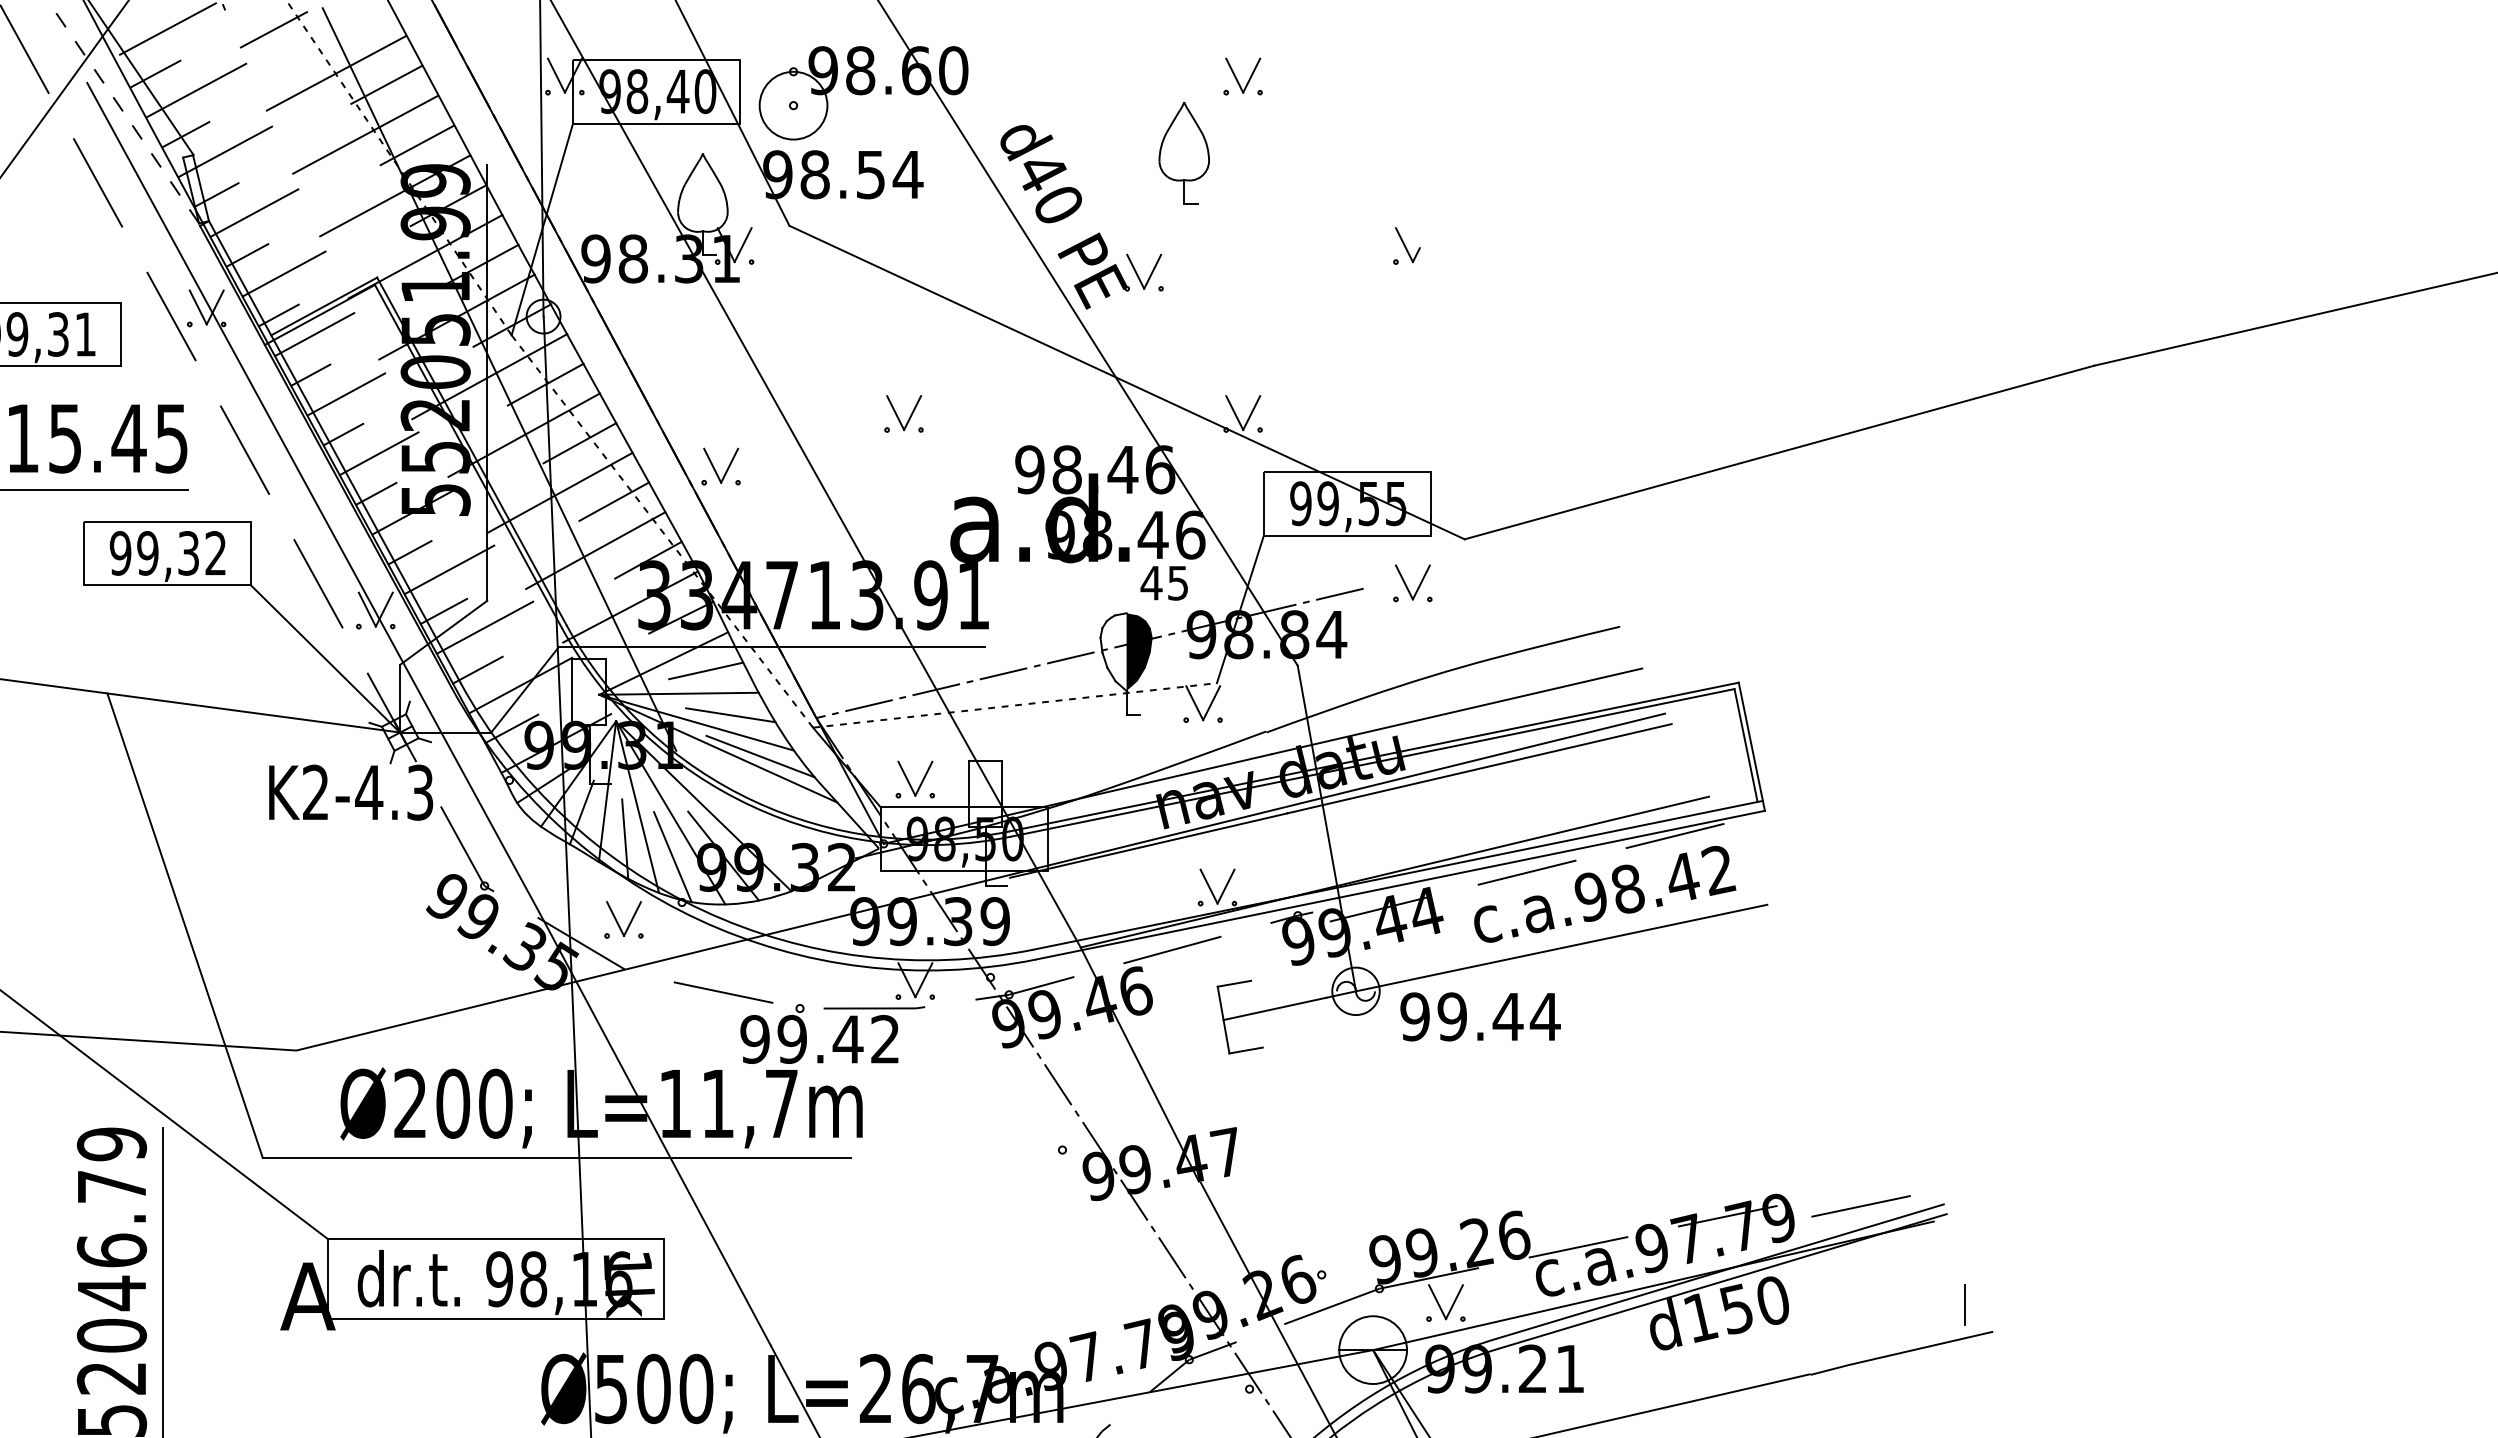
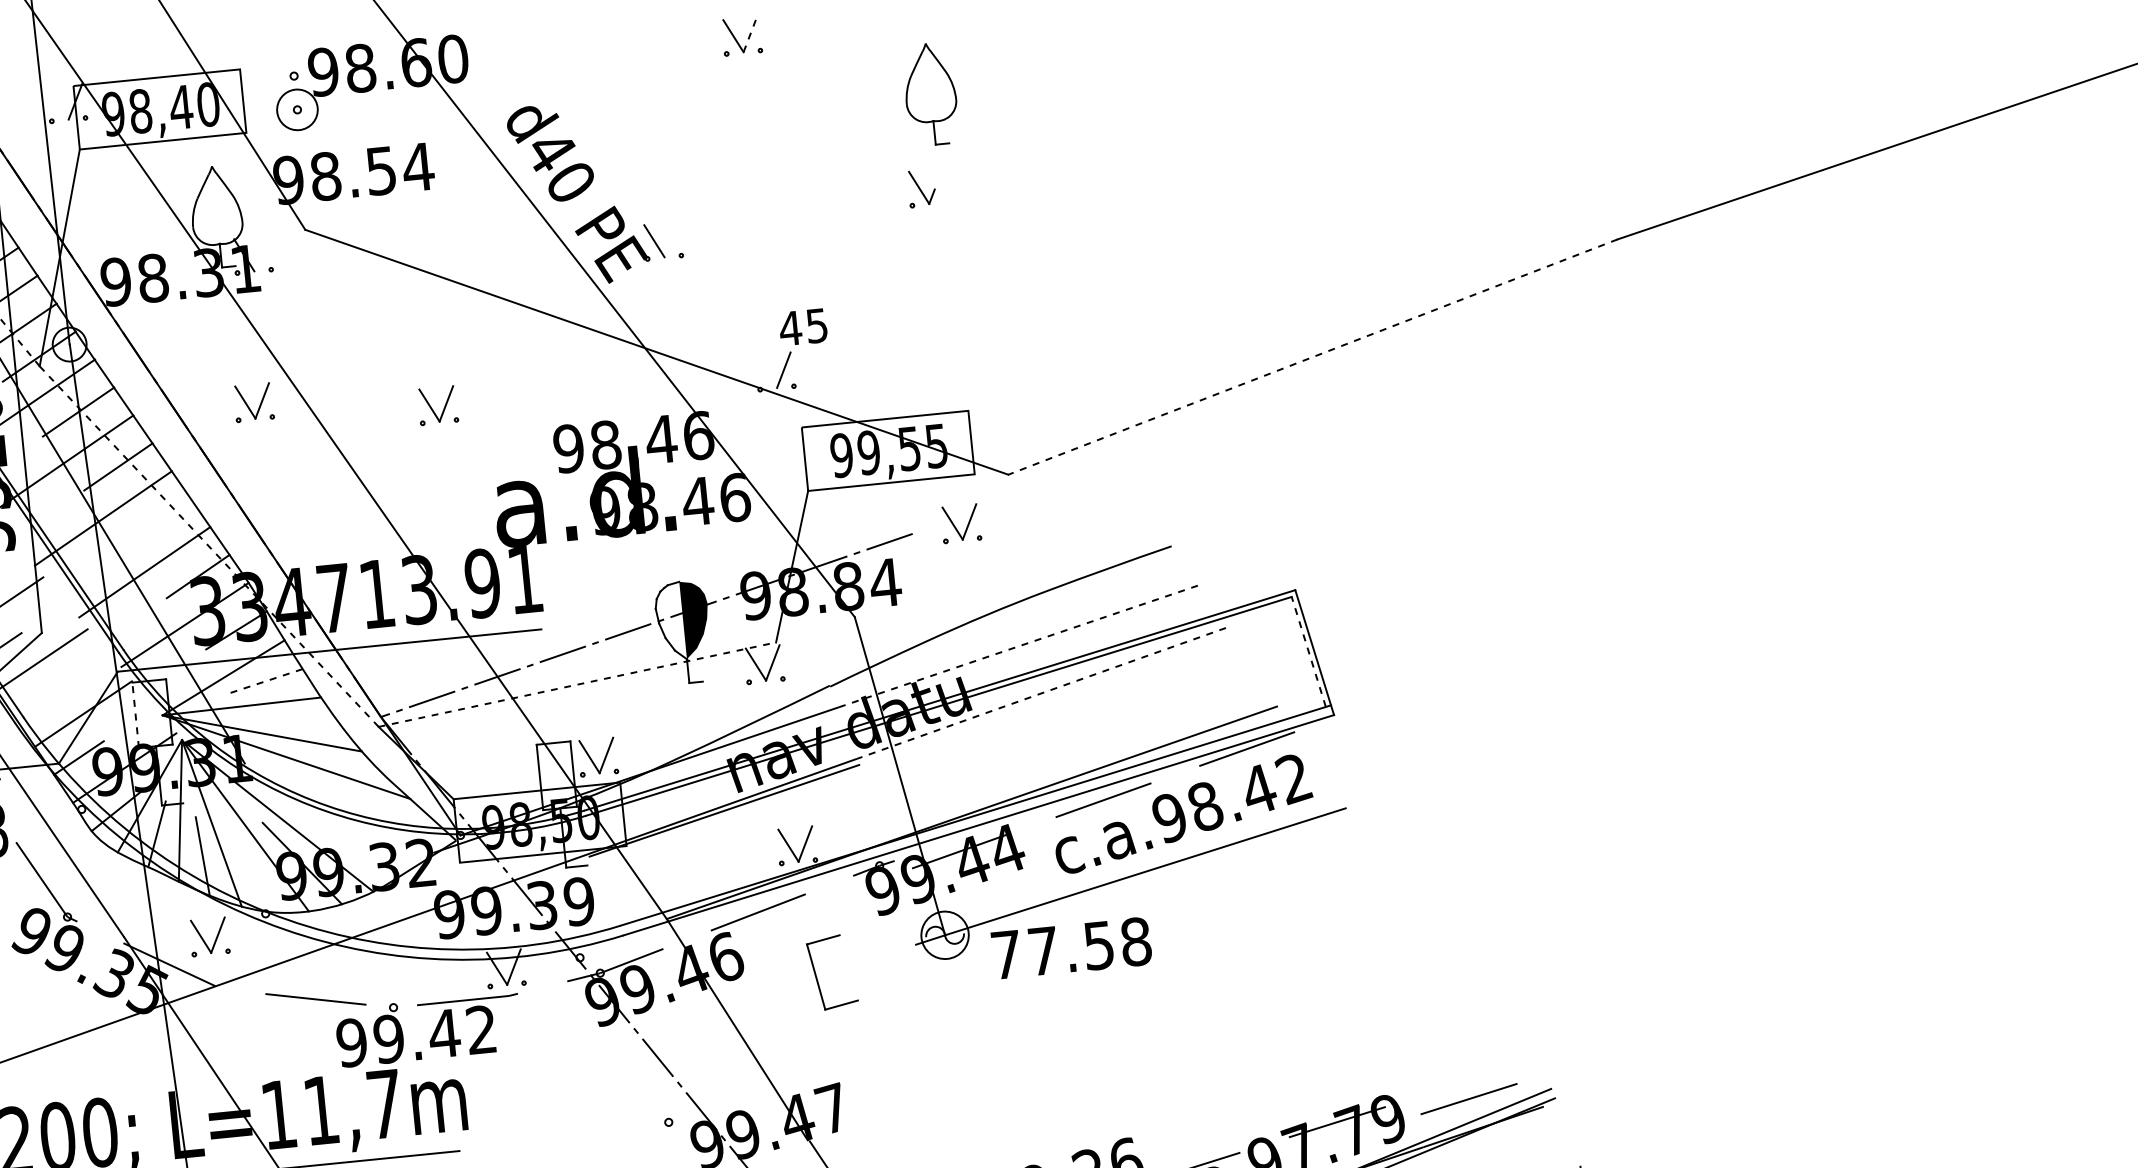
line: (556, 75) -> (58, 103), removed
line: (1251, 75) -> (750, 34), solid -> dashed
circle: (793, 105) -> (297, 109), size x0.6
part: (1183, 153) -> (930, 94), moved
line: (742, 245) -> (260, 254), removed
line: (1152, 271) -> (671, 239), removed
line: (1234, 413) -> (766, 372), removed
line: (1779, 452) -> (1312, 357), solid -> dashed
part: (720, 466) -> (253, 402), moved
line: (614, 501) -> (158, 521), removed
text: (1163, 583) -> (802, 327), moved
line: (477, 669) -> (38, 702), removed
line: (706, 670) -> (266, 680), solid -> dashed
line: (572, 692) -> (135, 715), solid -> dashed
line: (1457, 711) -> (1018, 646), solid -> dashed
line: (730, 715) -> (295, 722), removed
line: (1746, 745) -> (1309, 651), solid -> dashed
line: (760, 756) -> (329, 760), removed
line: (1475, 760) -> (1041, 693), solid -> dashed
line: (1479, 768) -> (1045, 701), removed
part: (914, 779) -> (597, 757), moved
line: (672, 857) -> (251, 870), removed
line: (1274, 1008) -> (865, 960), removed
text: (1480, 1016) -> (1071, 947), 99.44 -> 77.58

